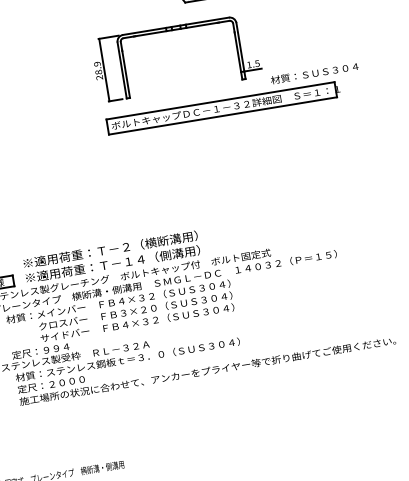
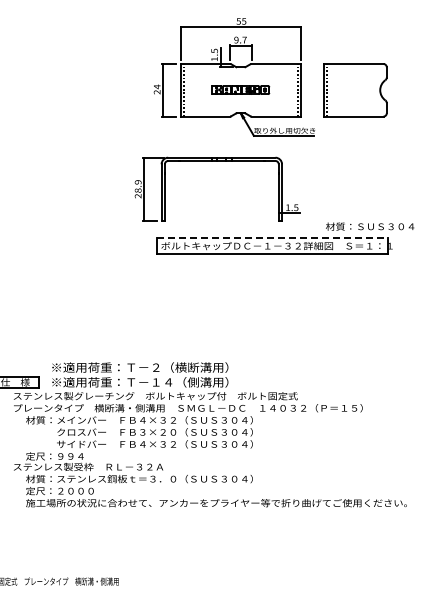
part: (172, 30) -> (217, 161), moved
line: (220, 100) -> (272, 238), solid -> dashed

